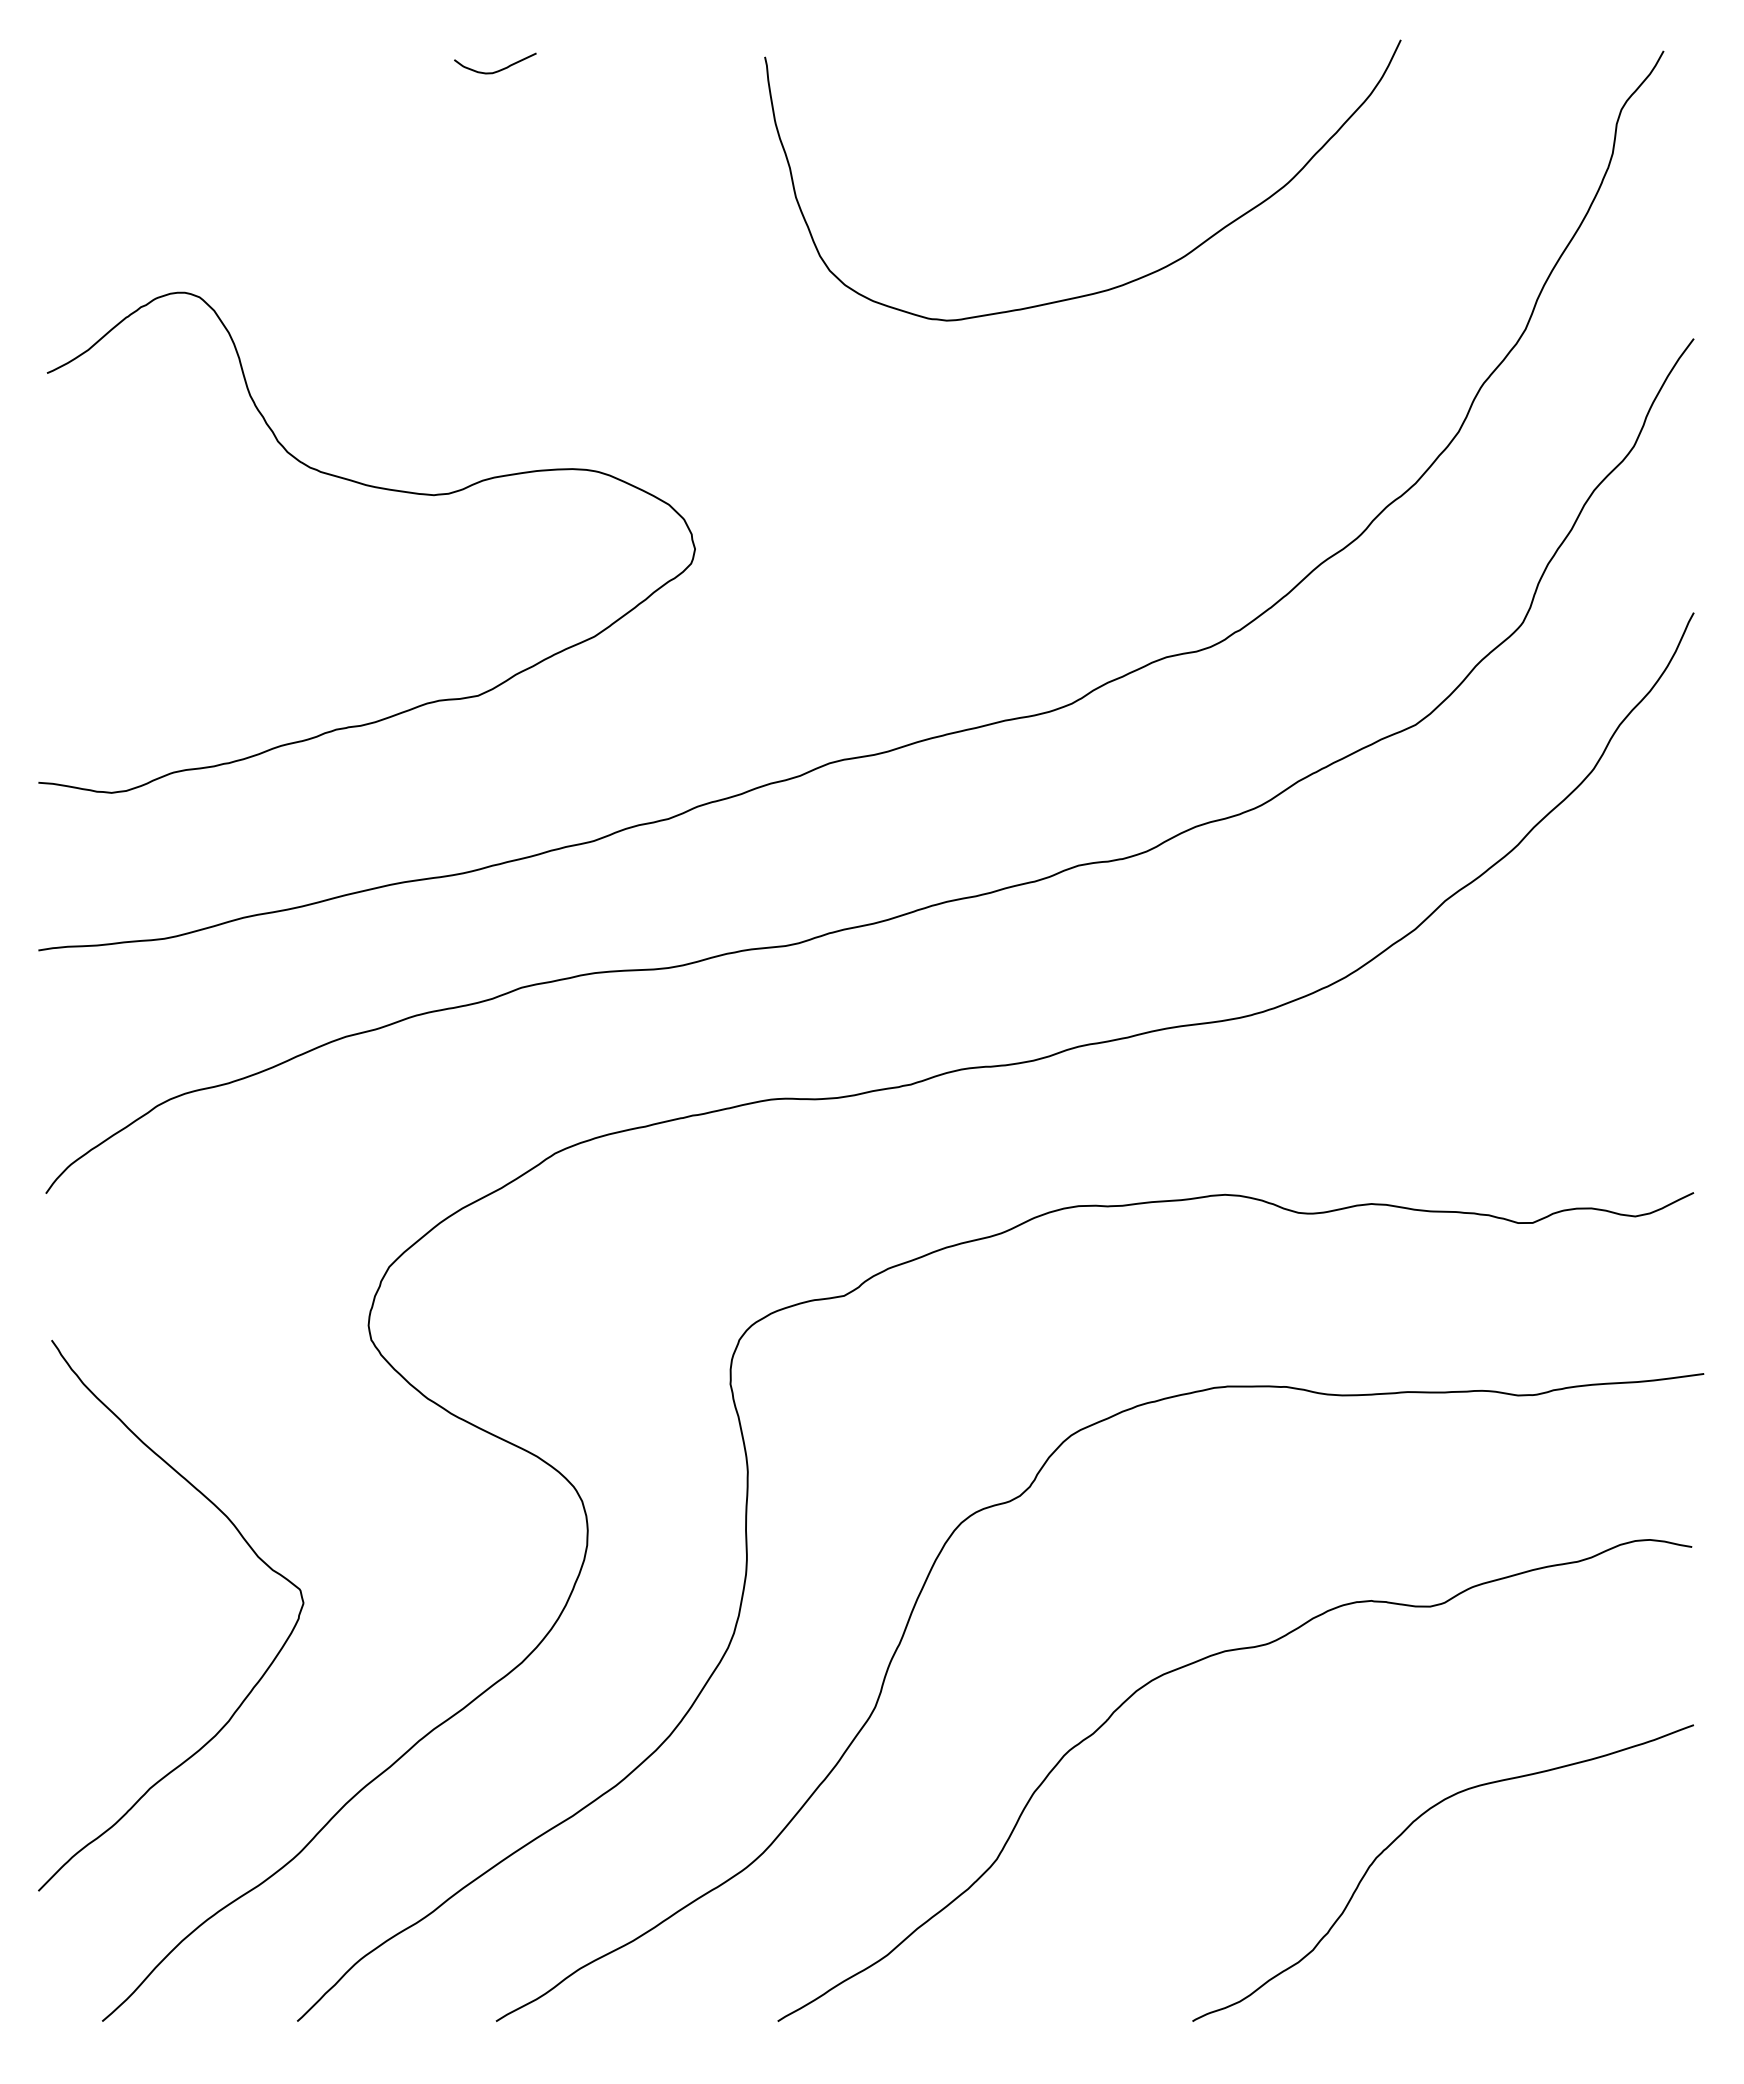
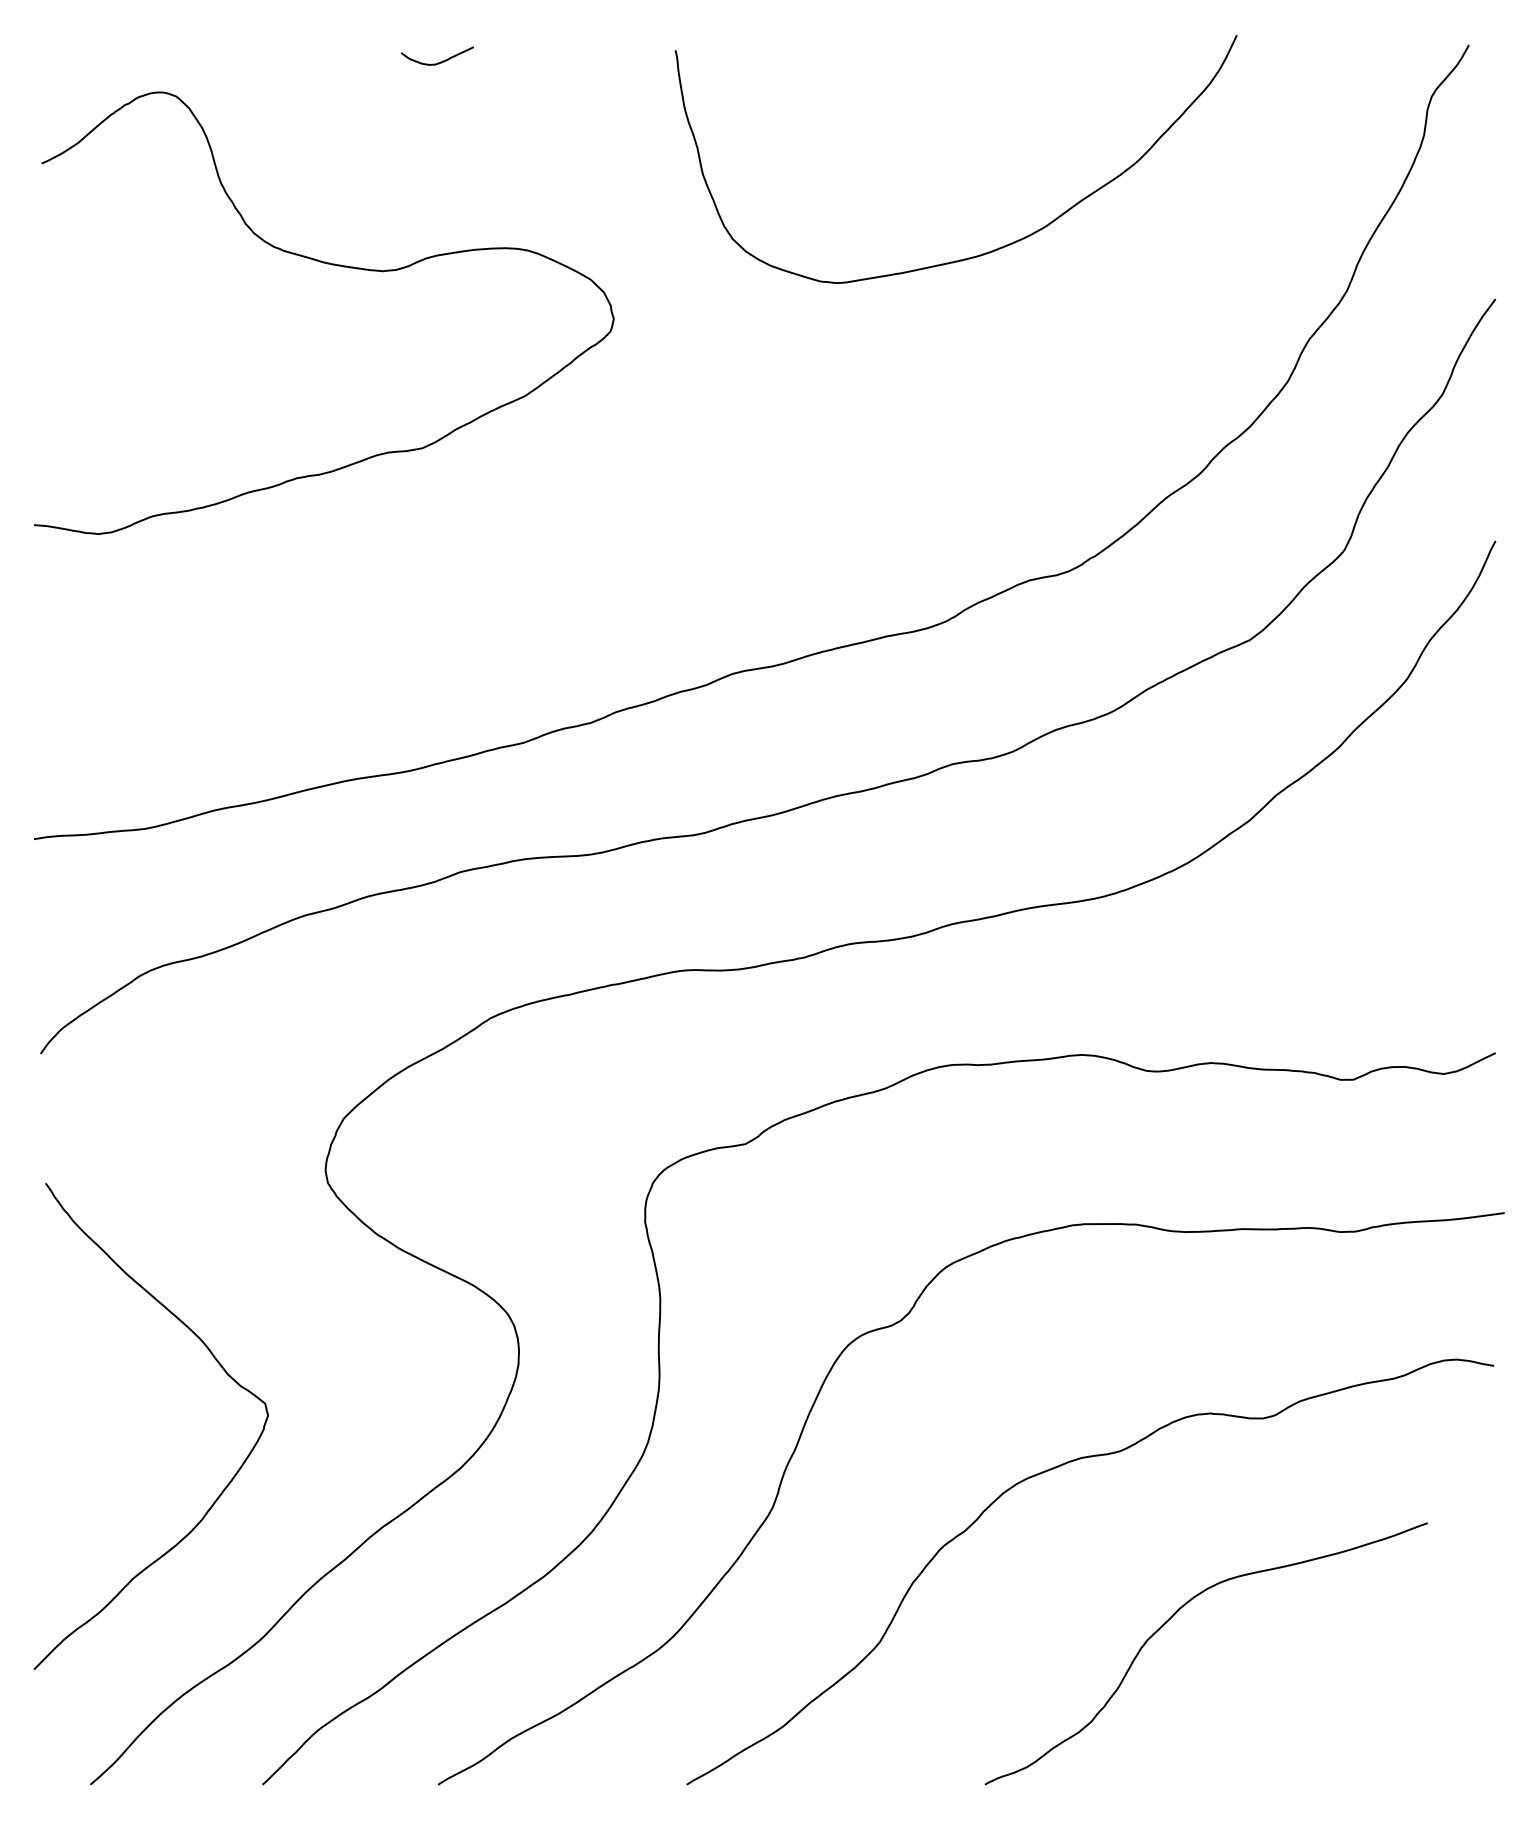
curve: (375, 488) -> (331, 265), moved
curve: (1403, 1833) -> (1171, 1618), moved

